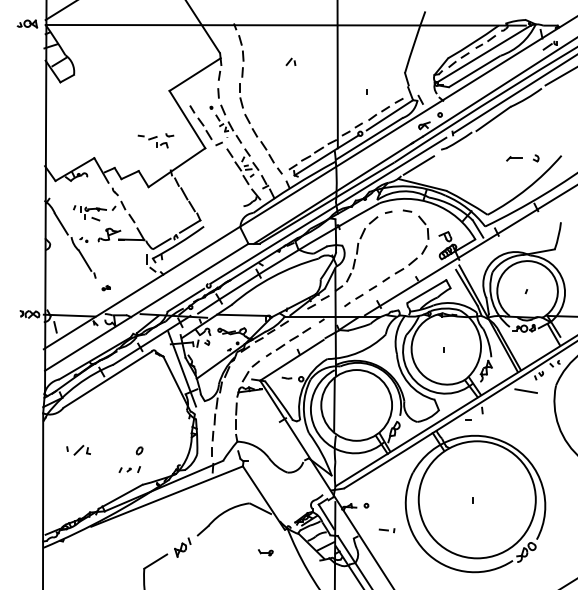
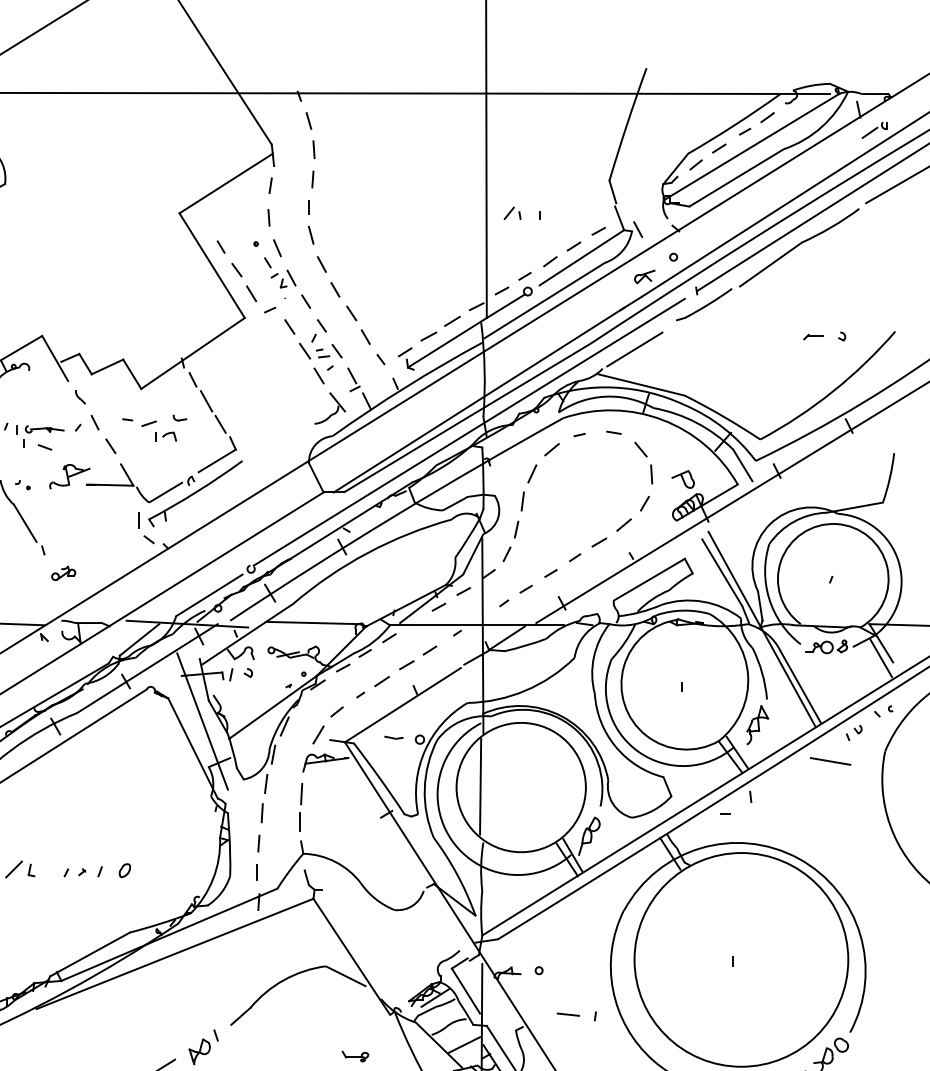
part: (290, 61) -> (511, 212), moved
part: (155, 140) -> (153, 427), moved
part: (522, 158) -> (823, 336), size x0.71
part: (106, 287) -> (64, 572), size x1.67
part: (129, 469) -> (82, 871), moved
part: (386, 530) -> (575, 1015), size x1.43

